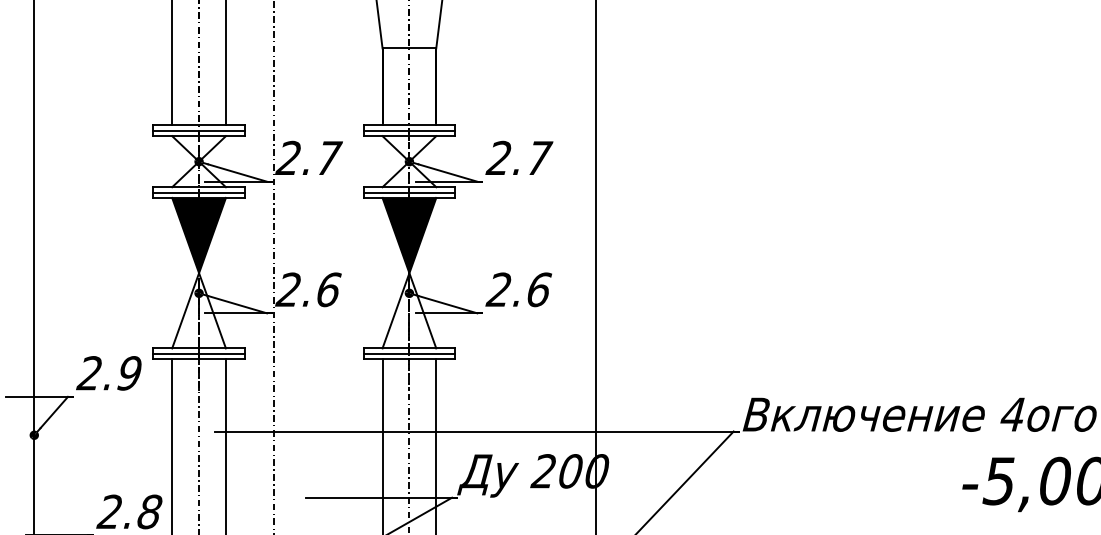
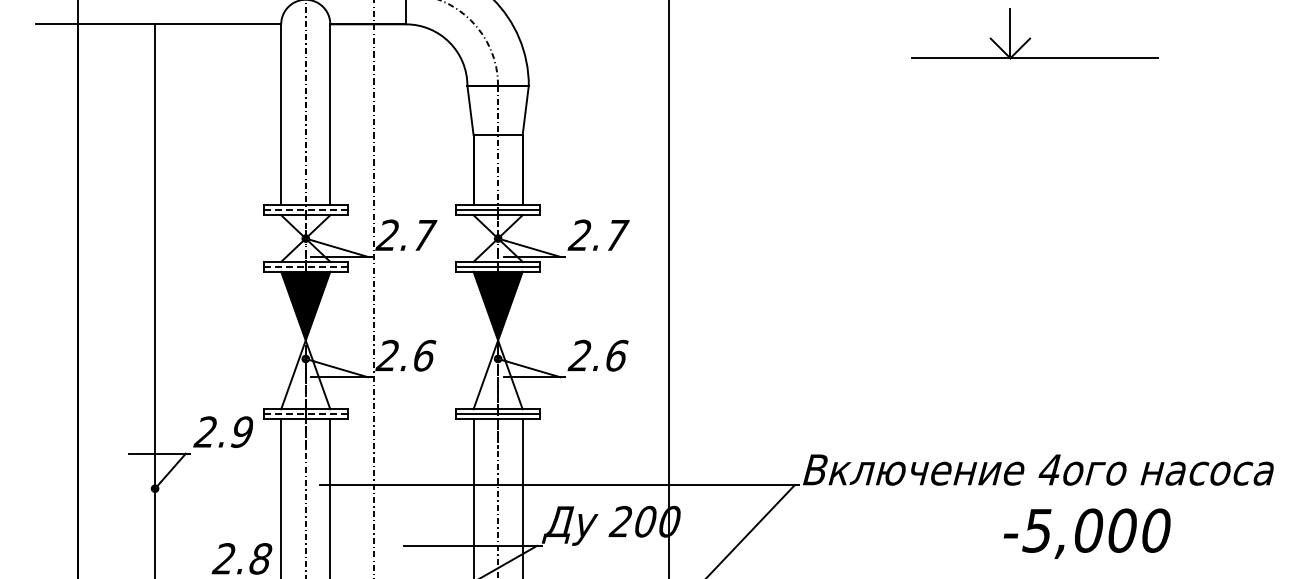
line: (198, 130) -> (305, 210), solid -> dashed
line: (198, 192) -> (305, 266), solid -> dashed
line: (198, 354) -> (305, 414), solid -> dashed

